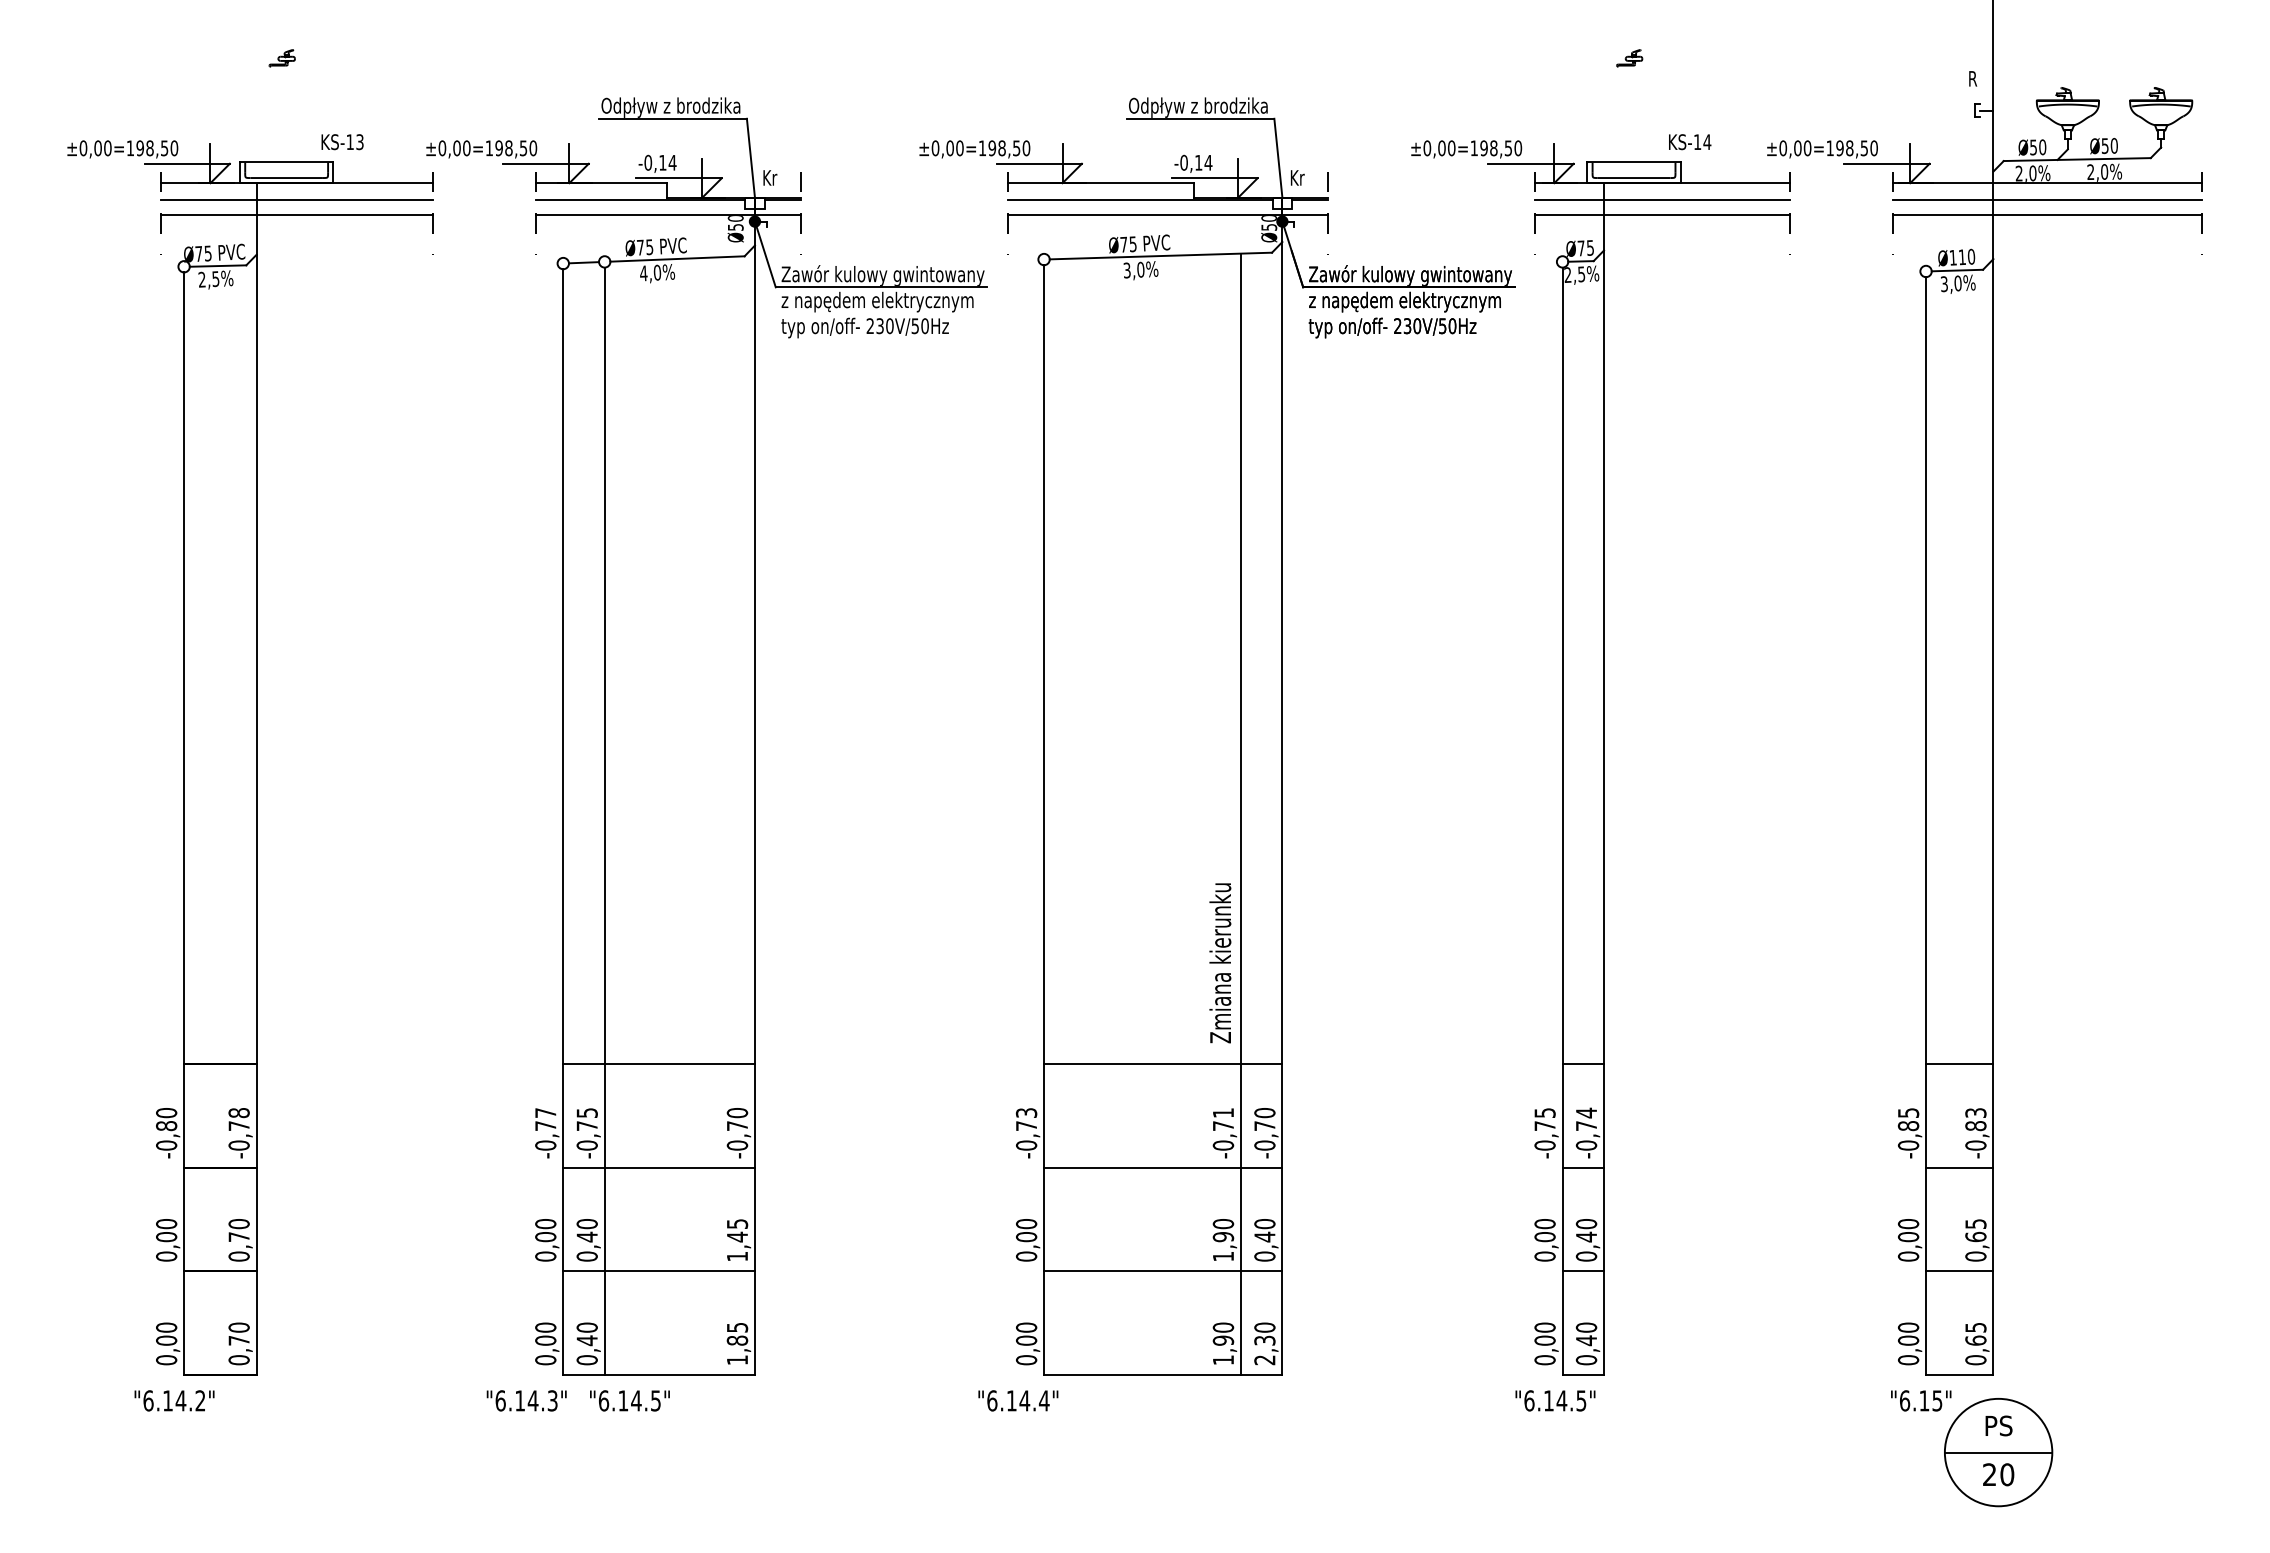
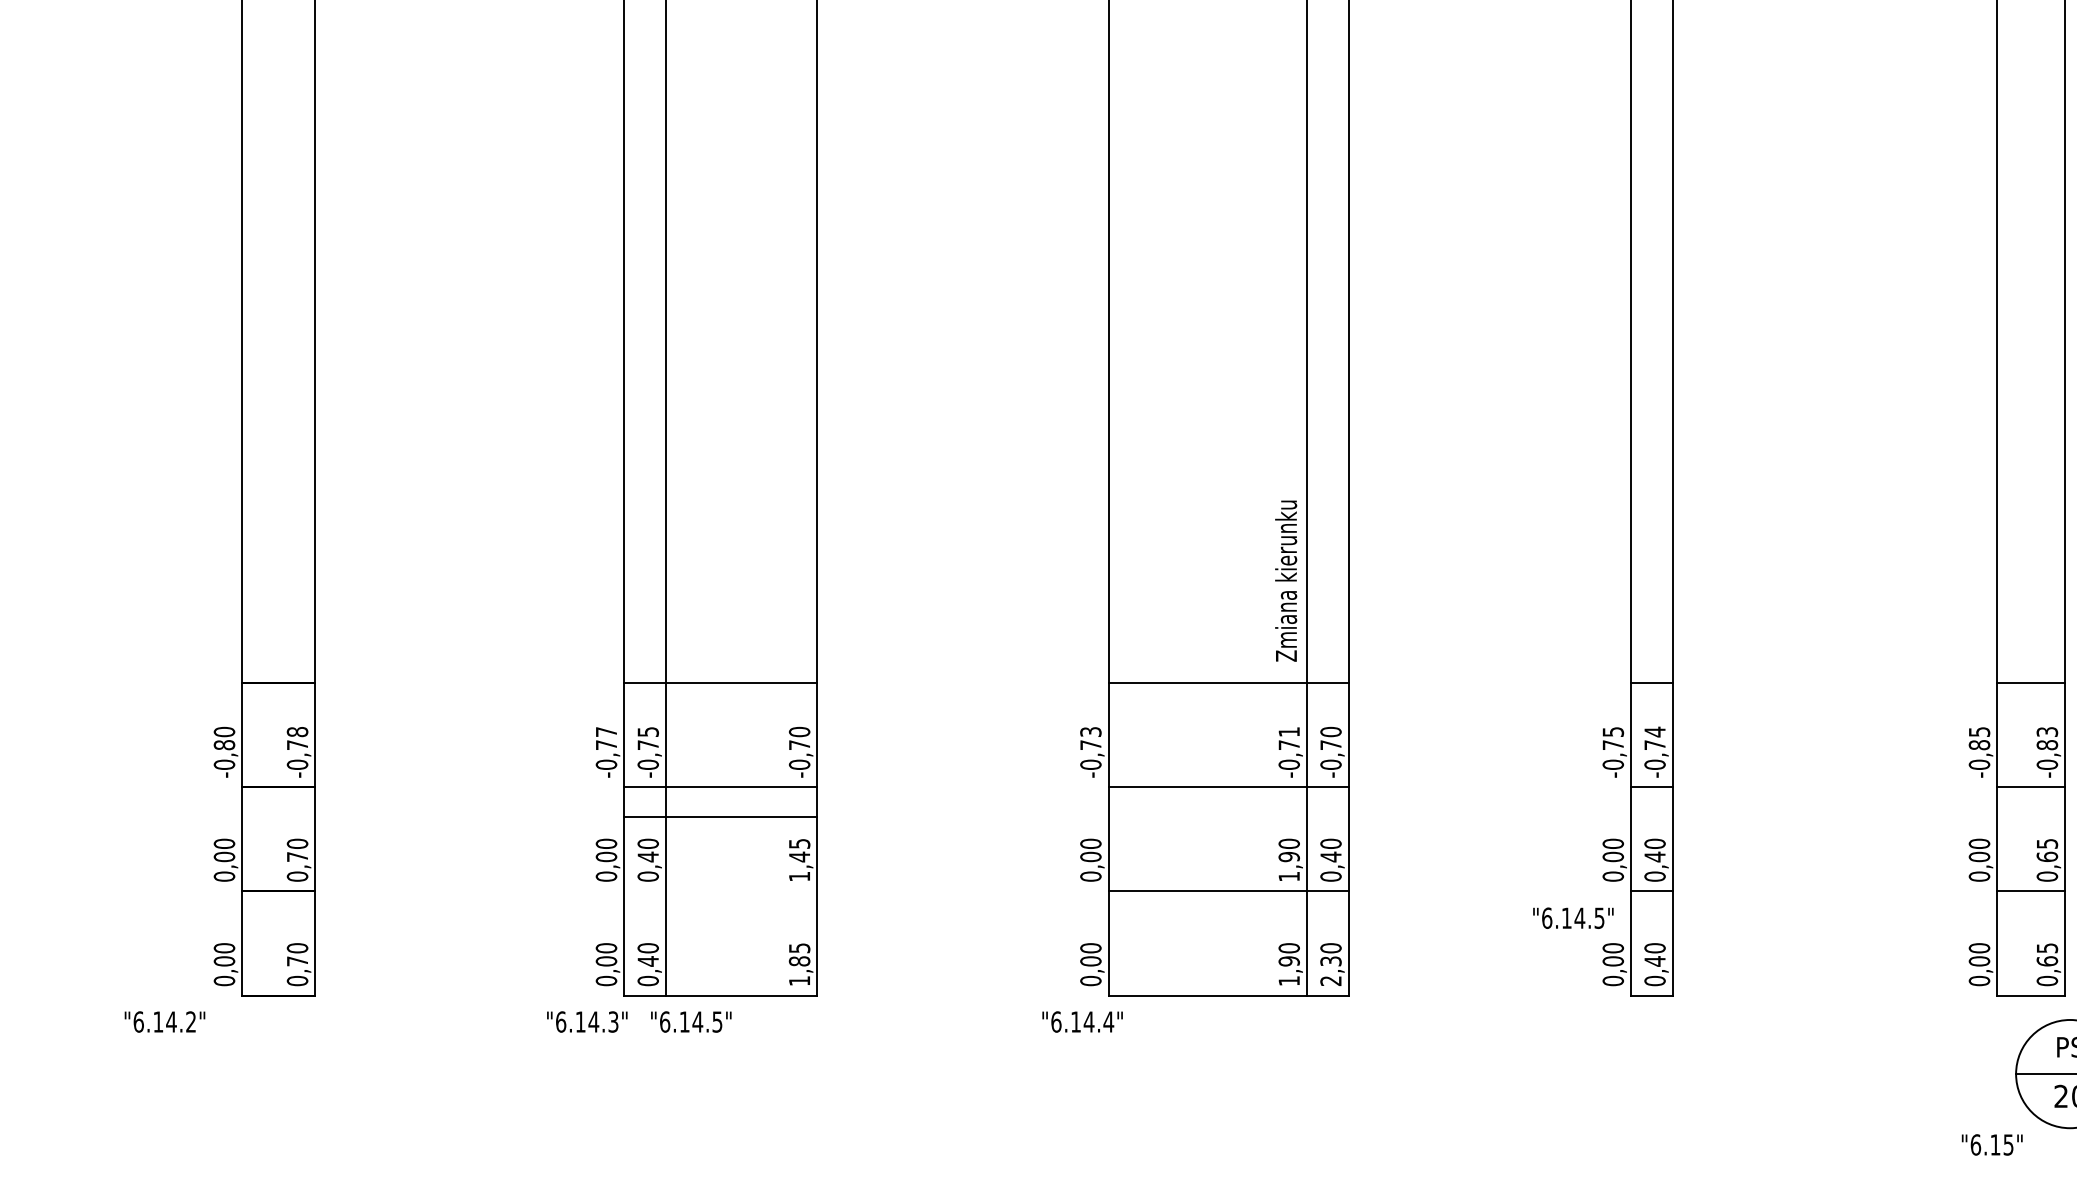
line: (658, 1271) -> (720, 817), moved
text: (174, 1400) -> (164, 1021), moved
text: (1555, 1400) -> (1573, 917), moved
text: (1921, 1400) -> (1992, 1144), moved

